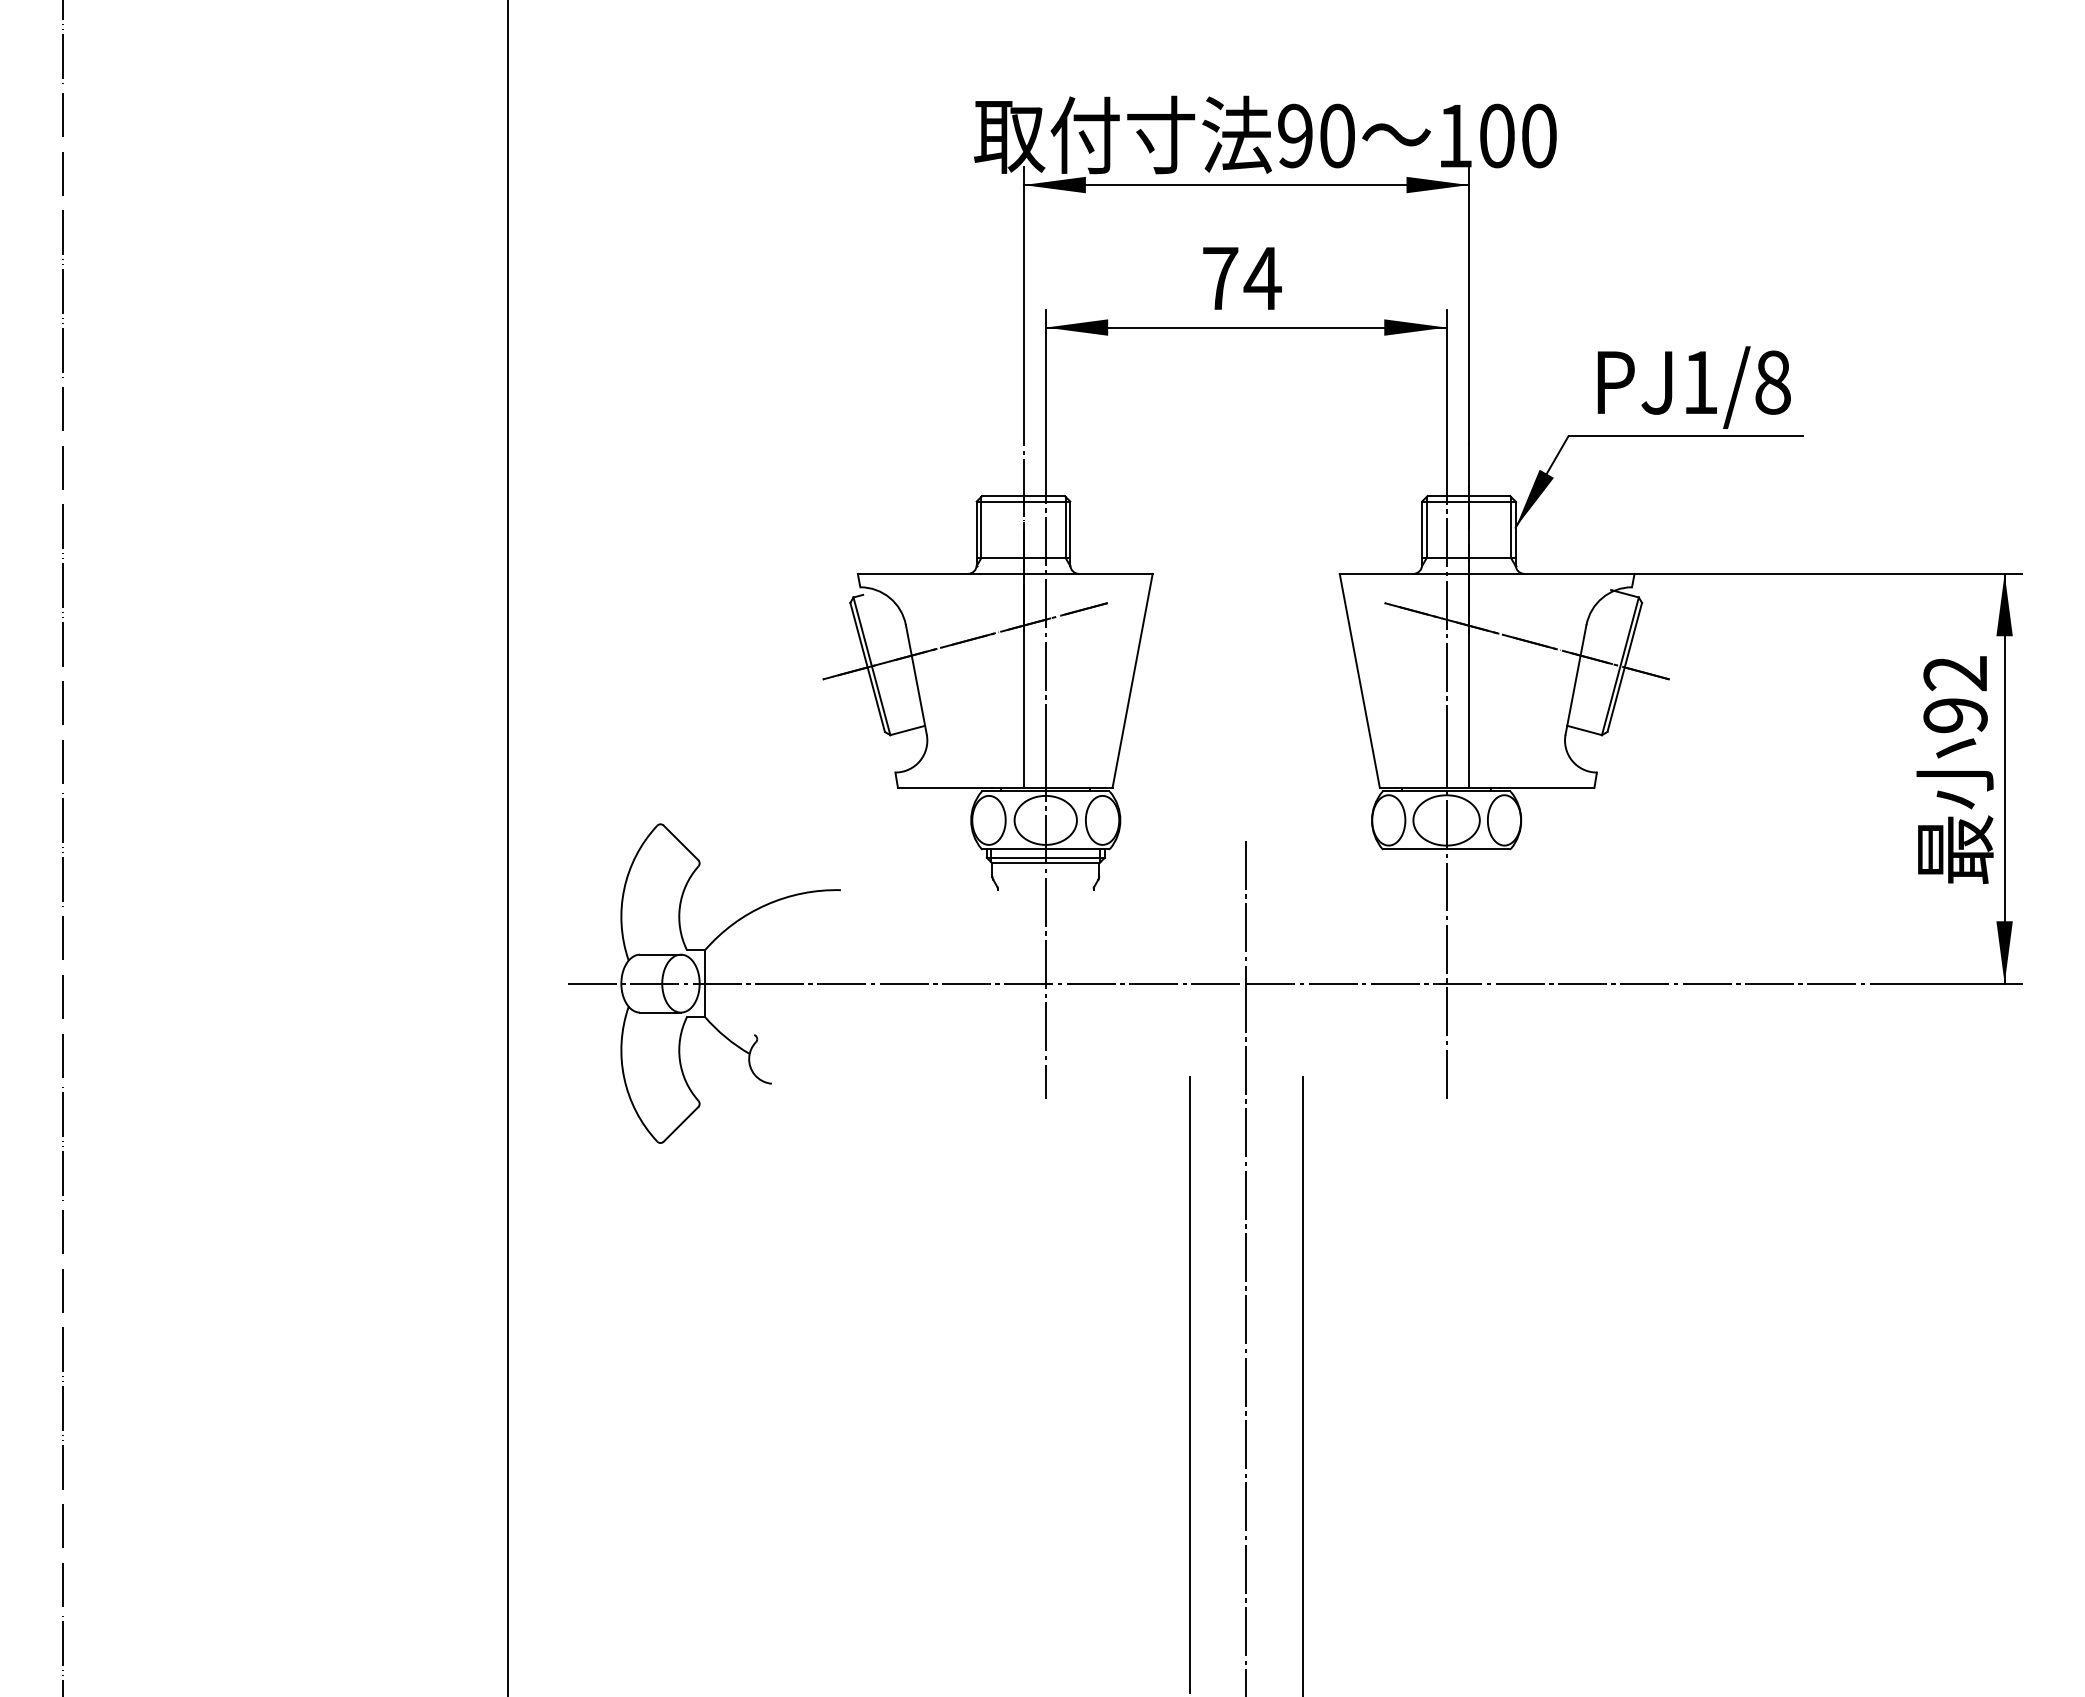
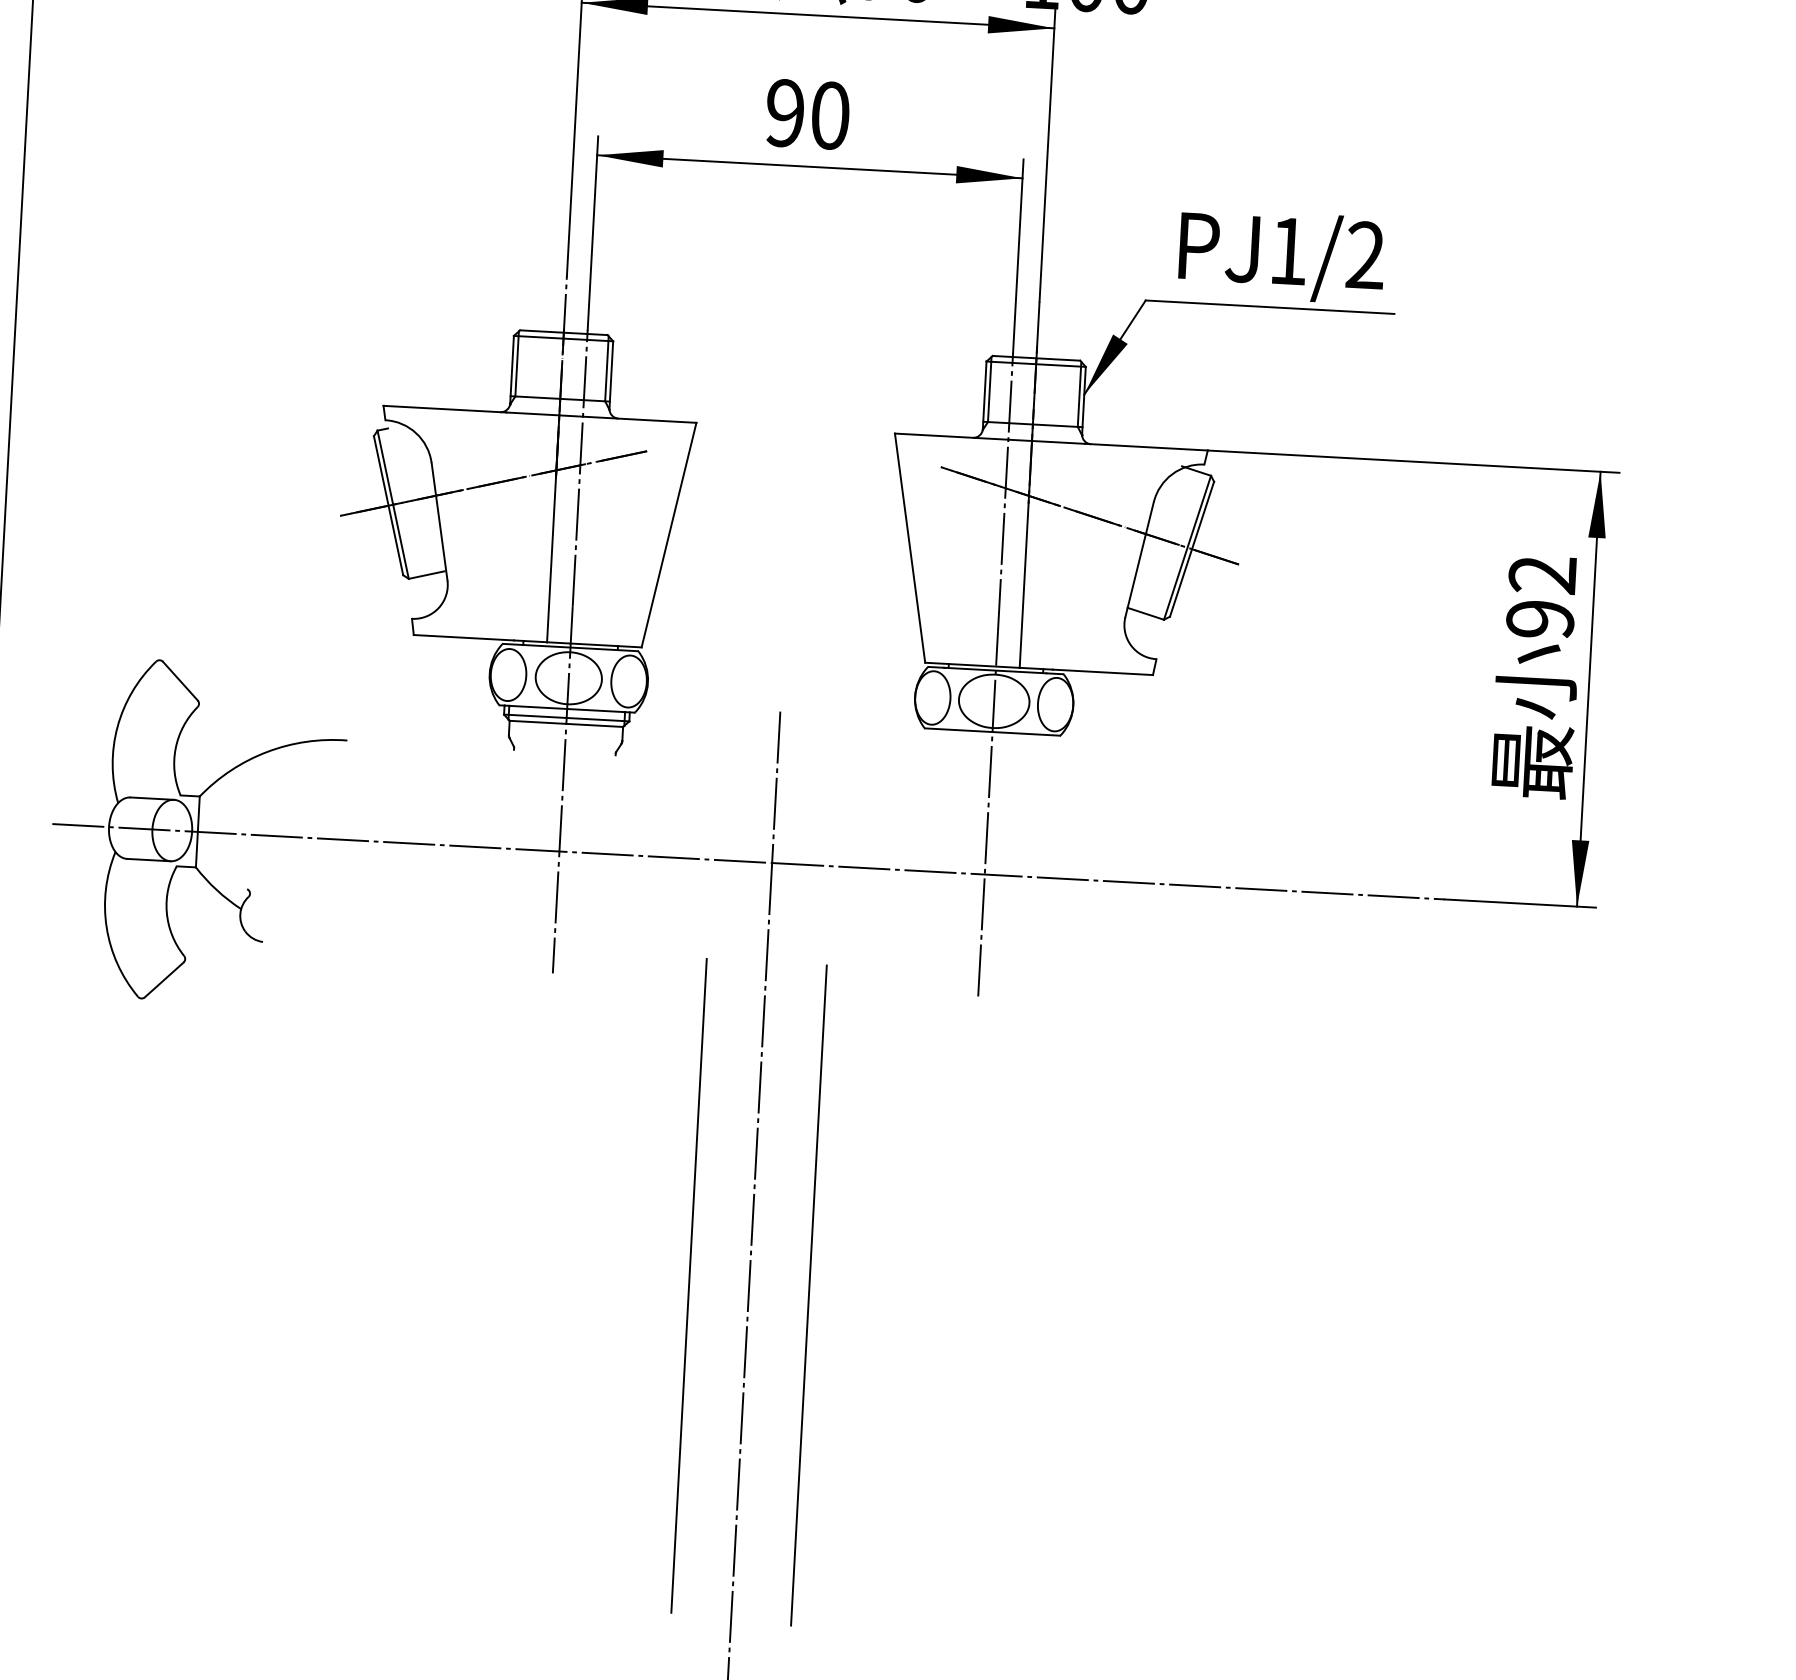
text: (1241, 278) -> (807, 114), 74 -> 90
text: (1772, 382) -> (1365, 255), PJ1/8 -> PJ1/2

